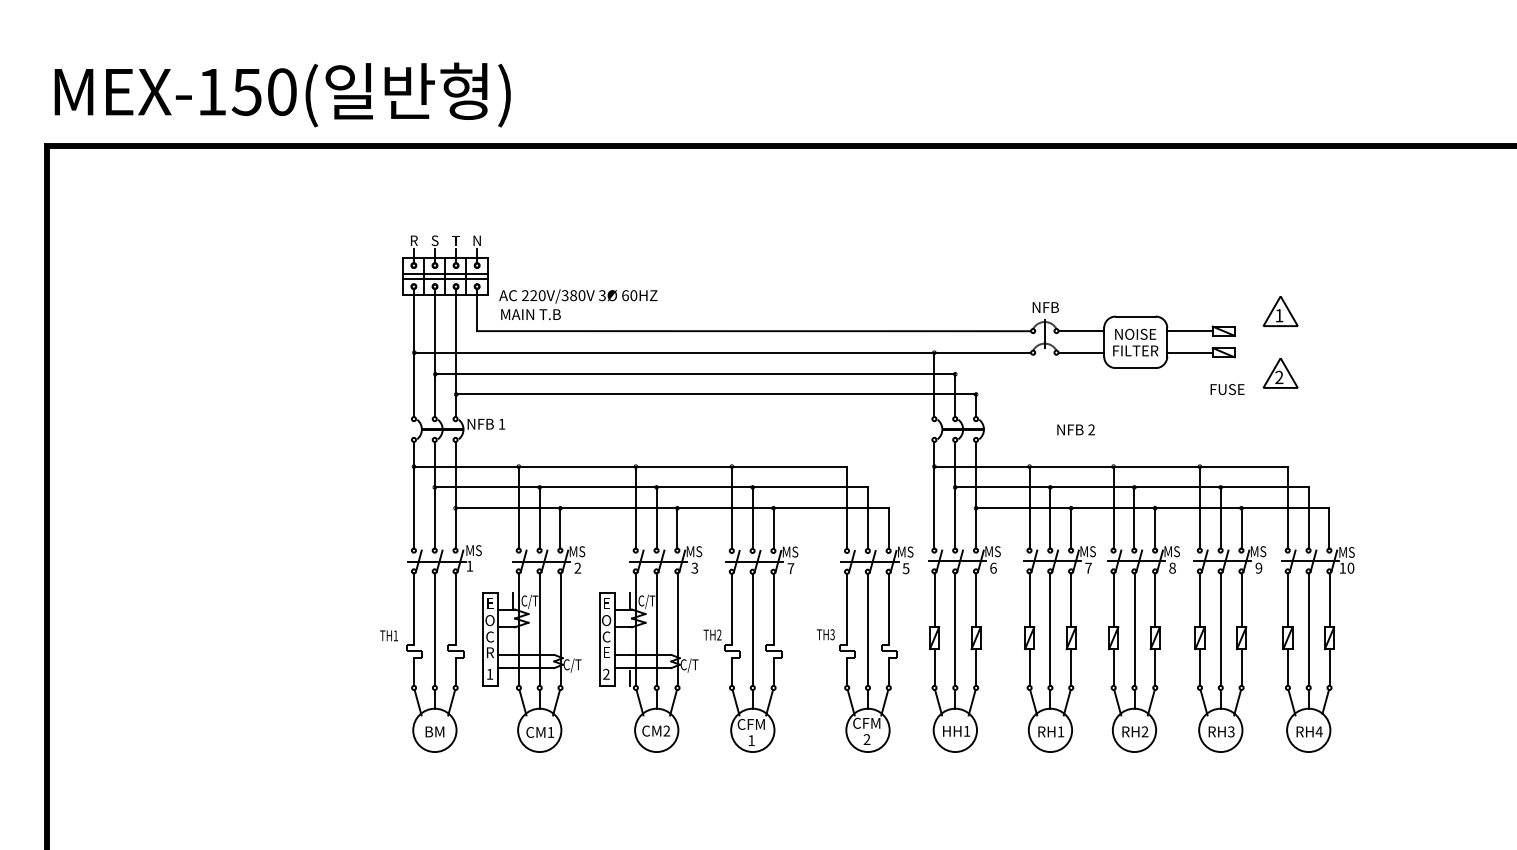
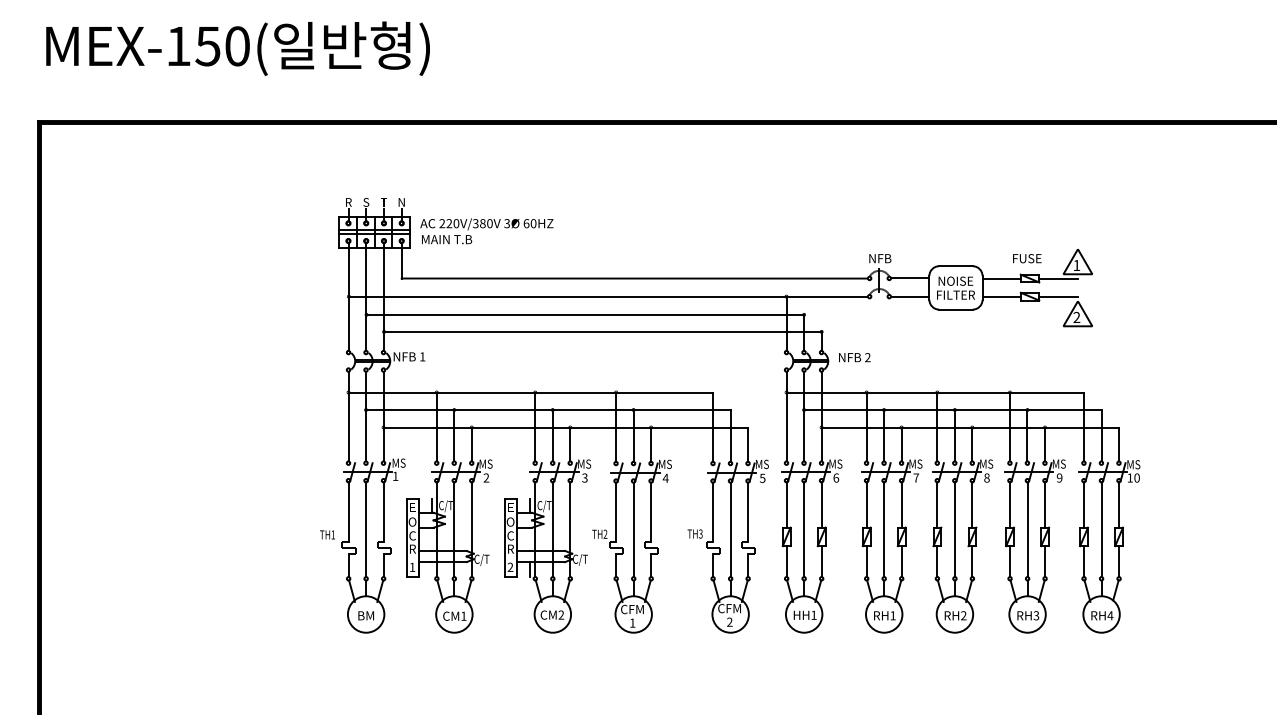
text: (282, 94) -> (237, 48), moved
text: (577, 304) -> (486, 231), moved
line: (1257, 331) -> (1058, 278), added
line: (1257, 352) -> (1058, 296), added
text: (1227, 389) -> (1027, 258), moved
text: (1075, 429) -> (854, 357), moved
text: (790, 567) -> (665, 477), 7 -> 4
text: (606, 651) -> (510, 548), E -> R

